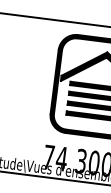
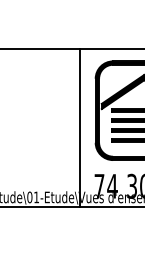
line: (36, 96) -> (79, 127), added

